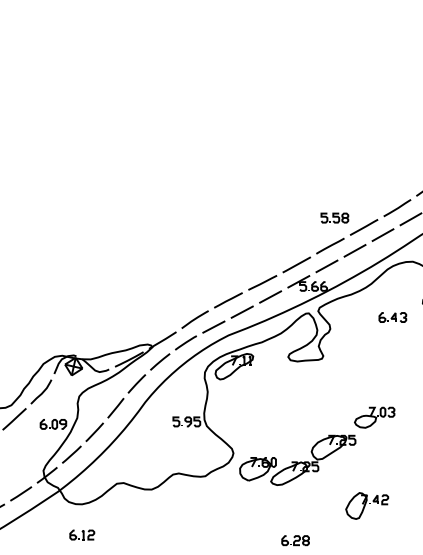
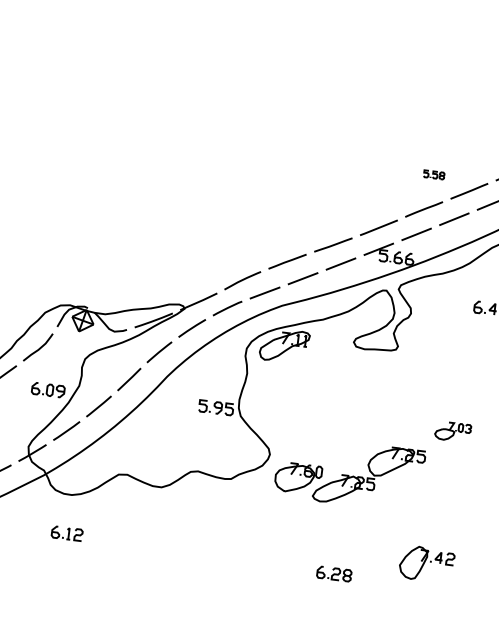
part: (334, 217) -> (433, 174), size x0.6
part: (374, 417) -> (452, 431), size x0.7
part: (367, 505) -> (427, 563), moved

